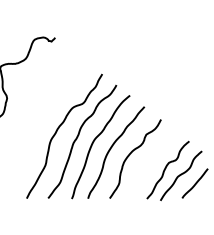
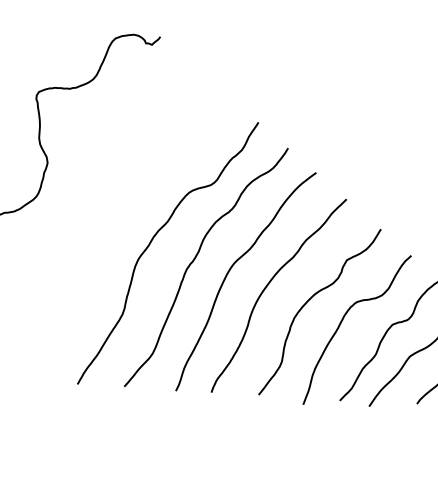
curve: (146, 163) -> (343, 323), added

